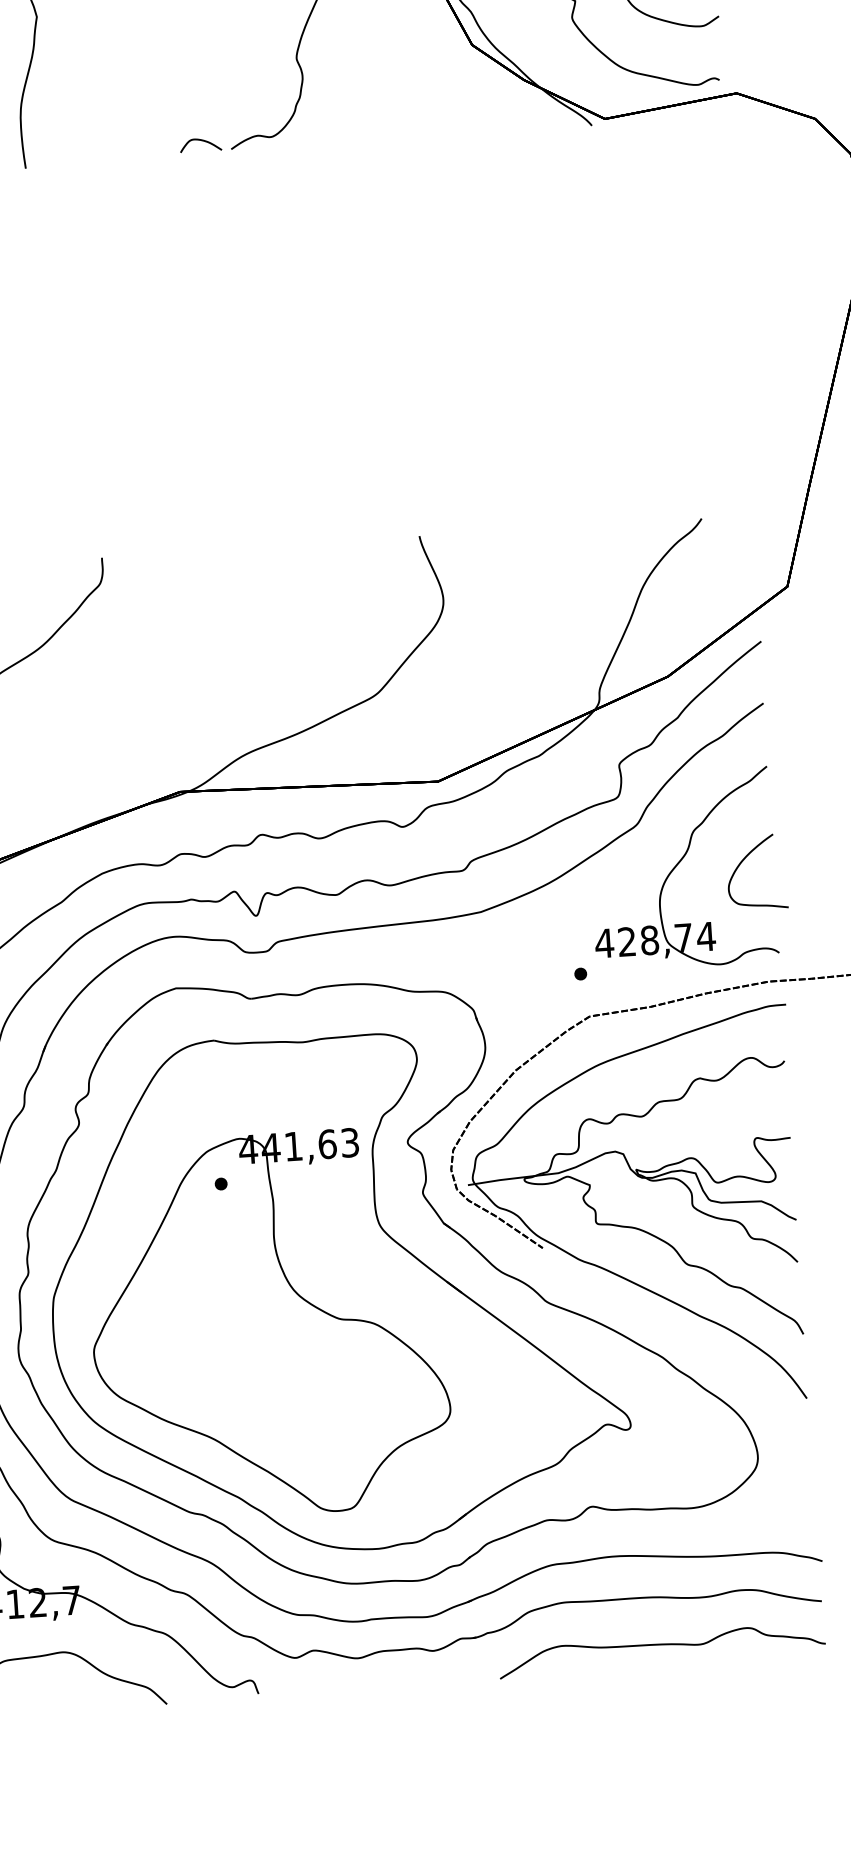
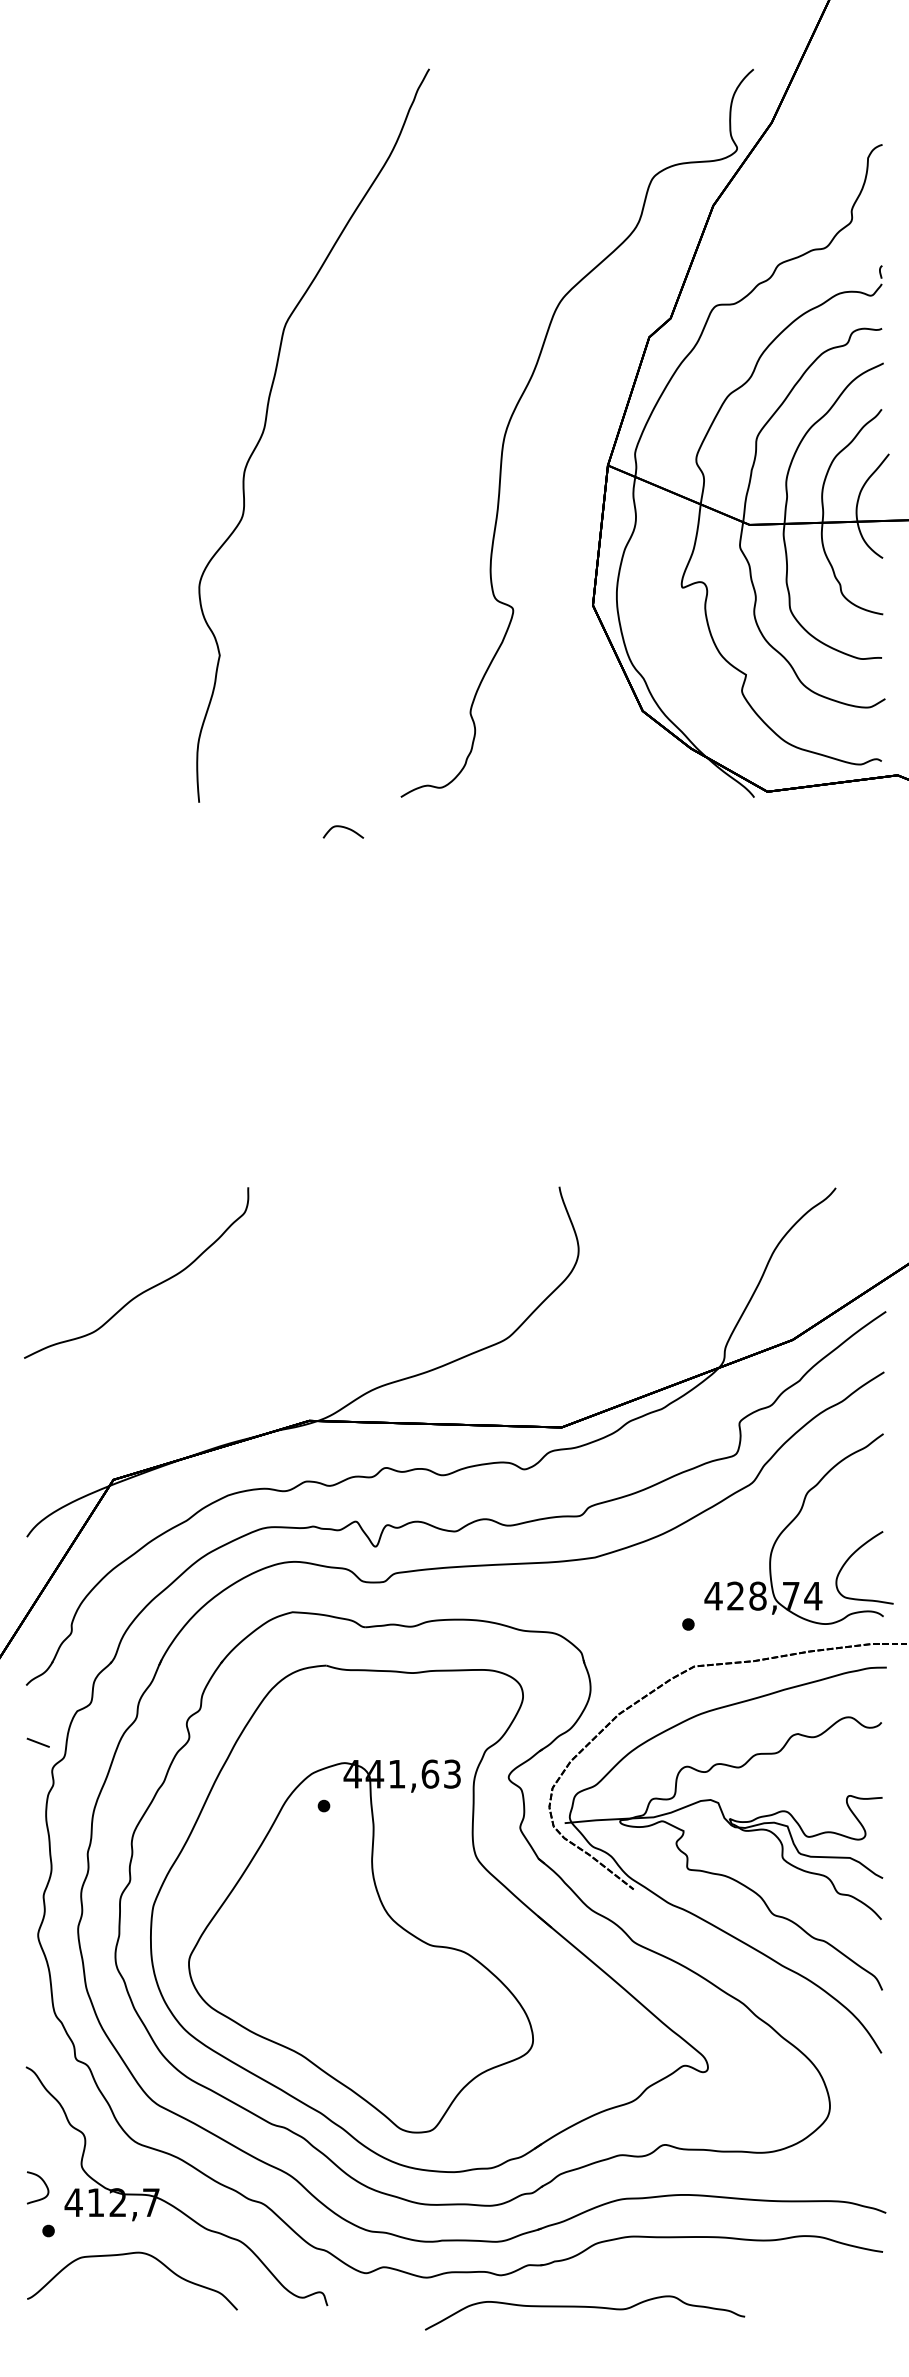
curve: (201, 141) -> (344, 828), moved
curve: (741, 863) -> (850, 1558), moved
curve: (662, 1645) -> (585, 2307), moved

